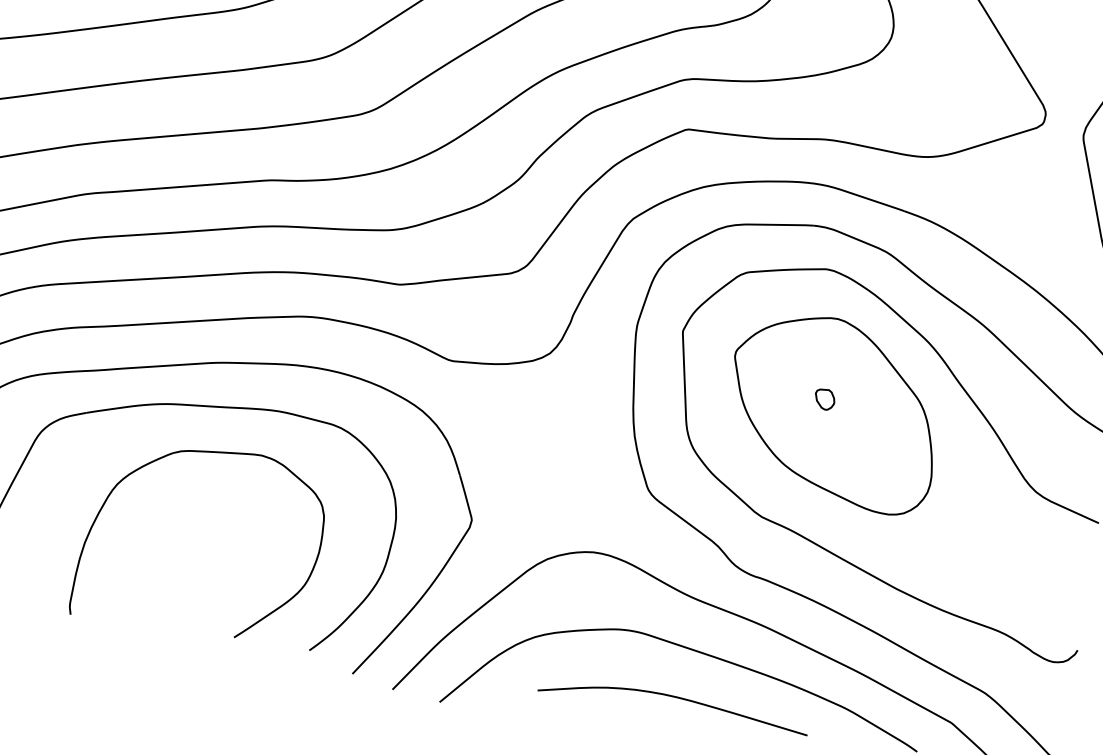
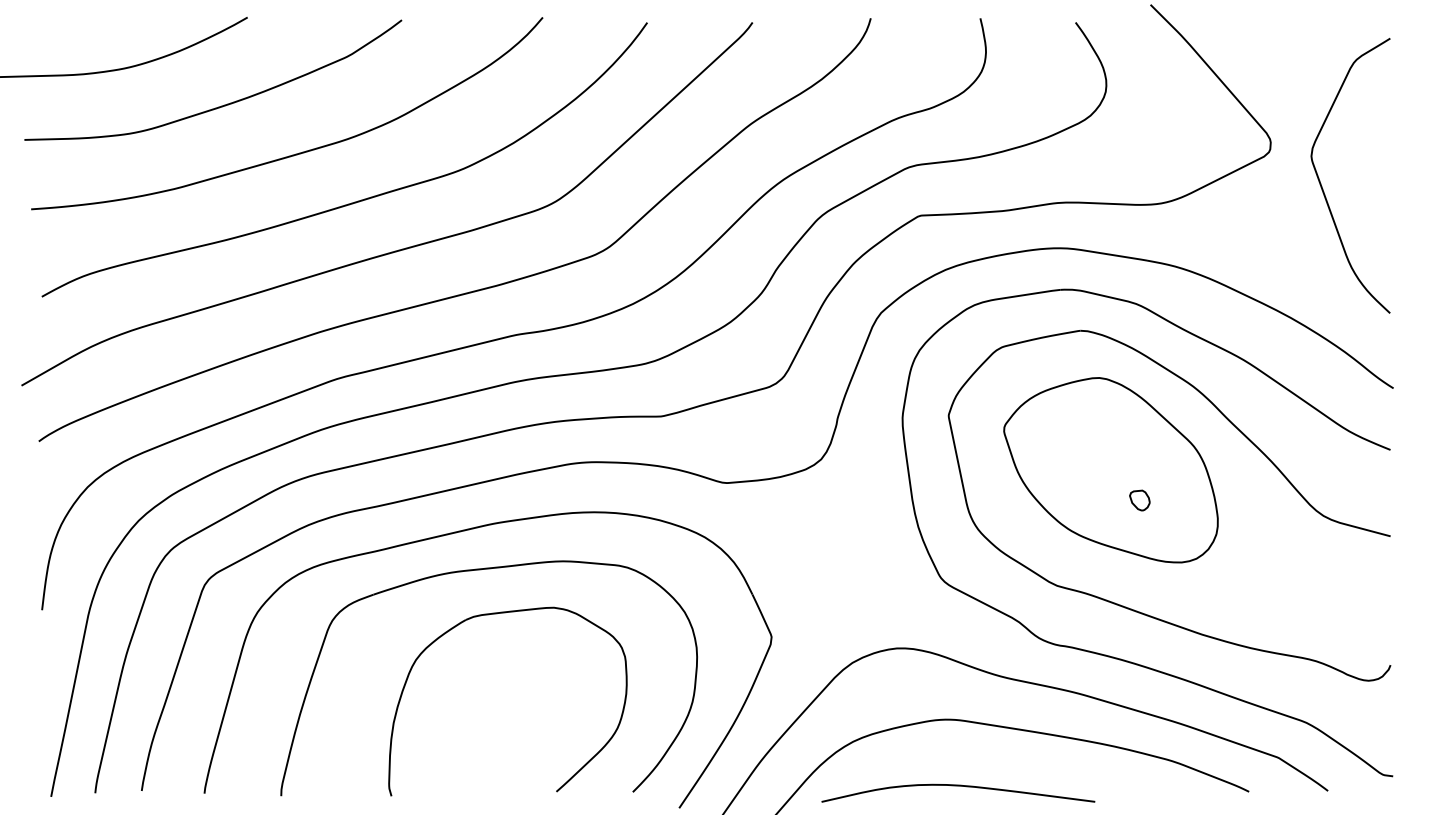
part: (824, 399) -> (1139, 500), moved
curve: (675, 697) -> (958, 786), moved

